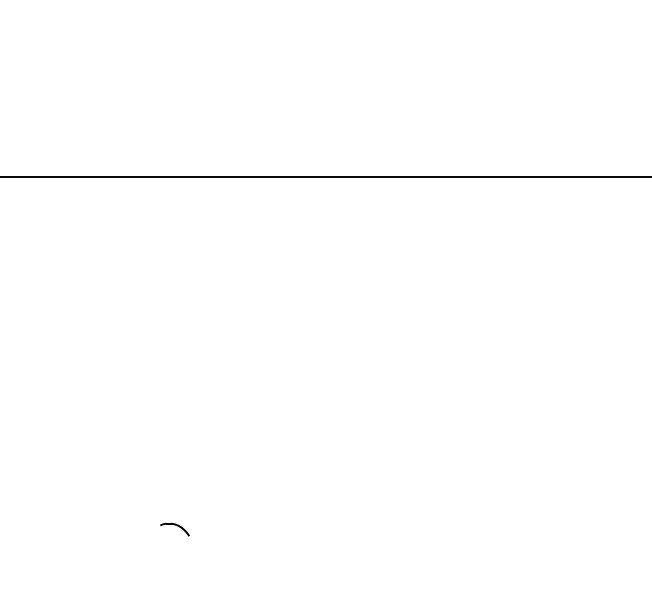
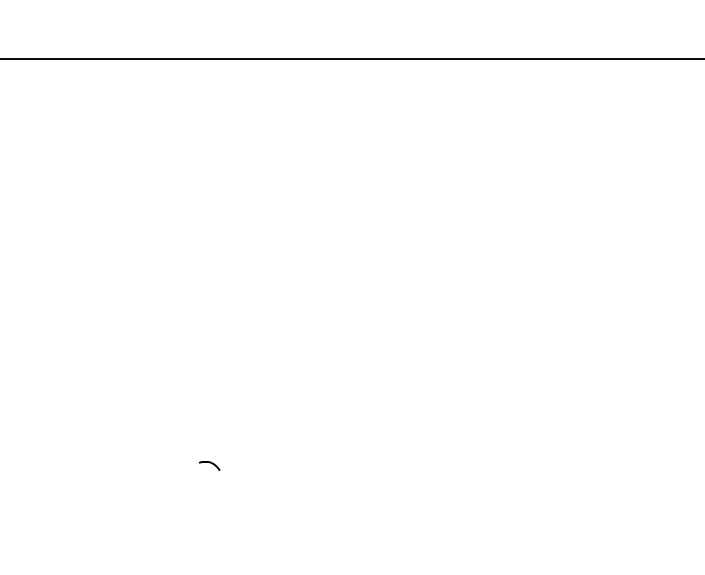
part: (174, 529) -> (209, 465), size x0.62

